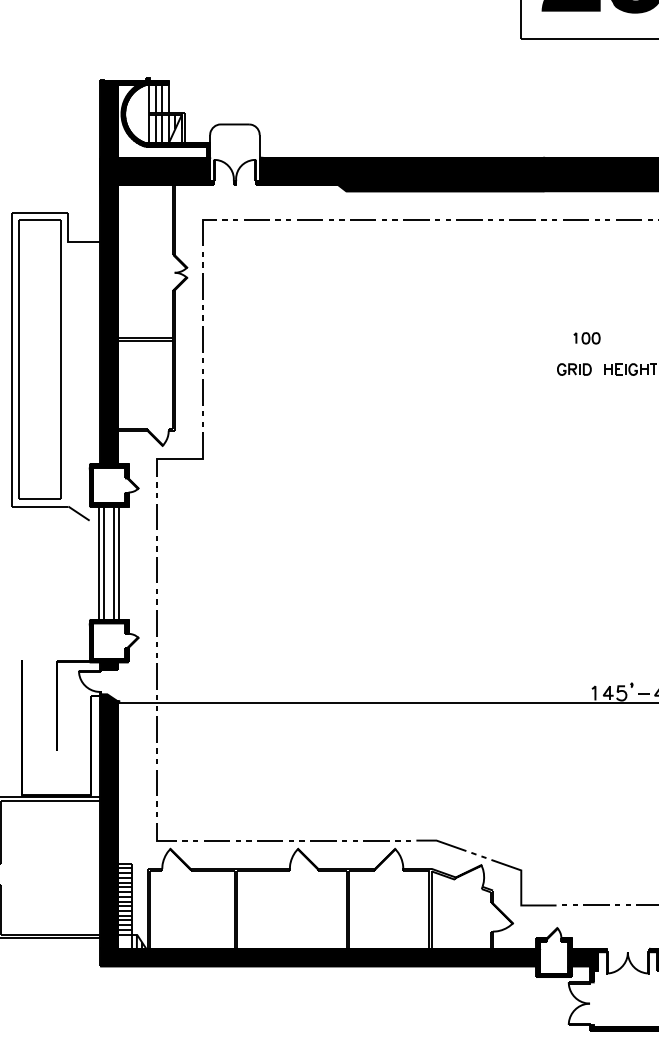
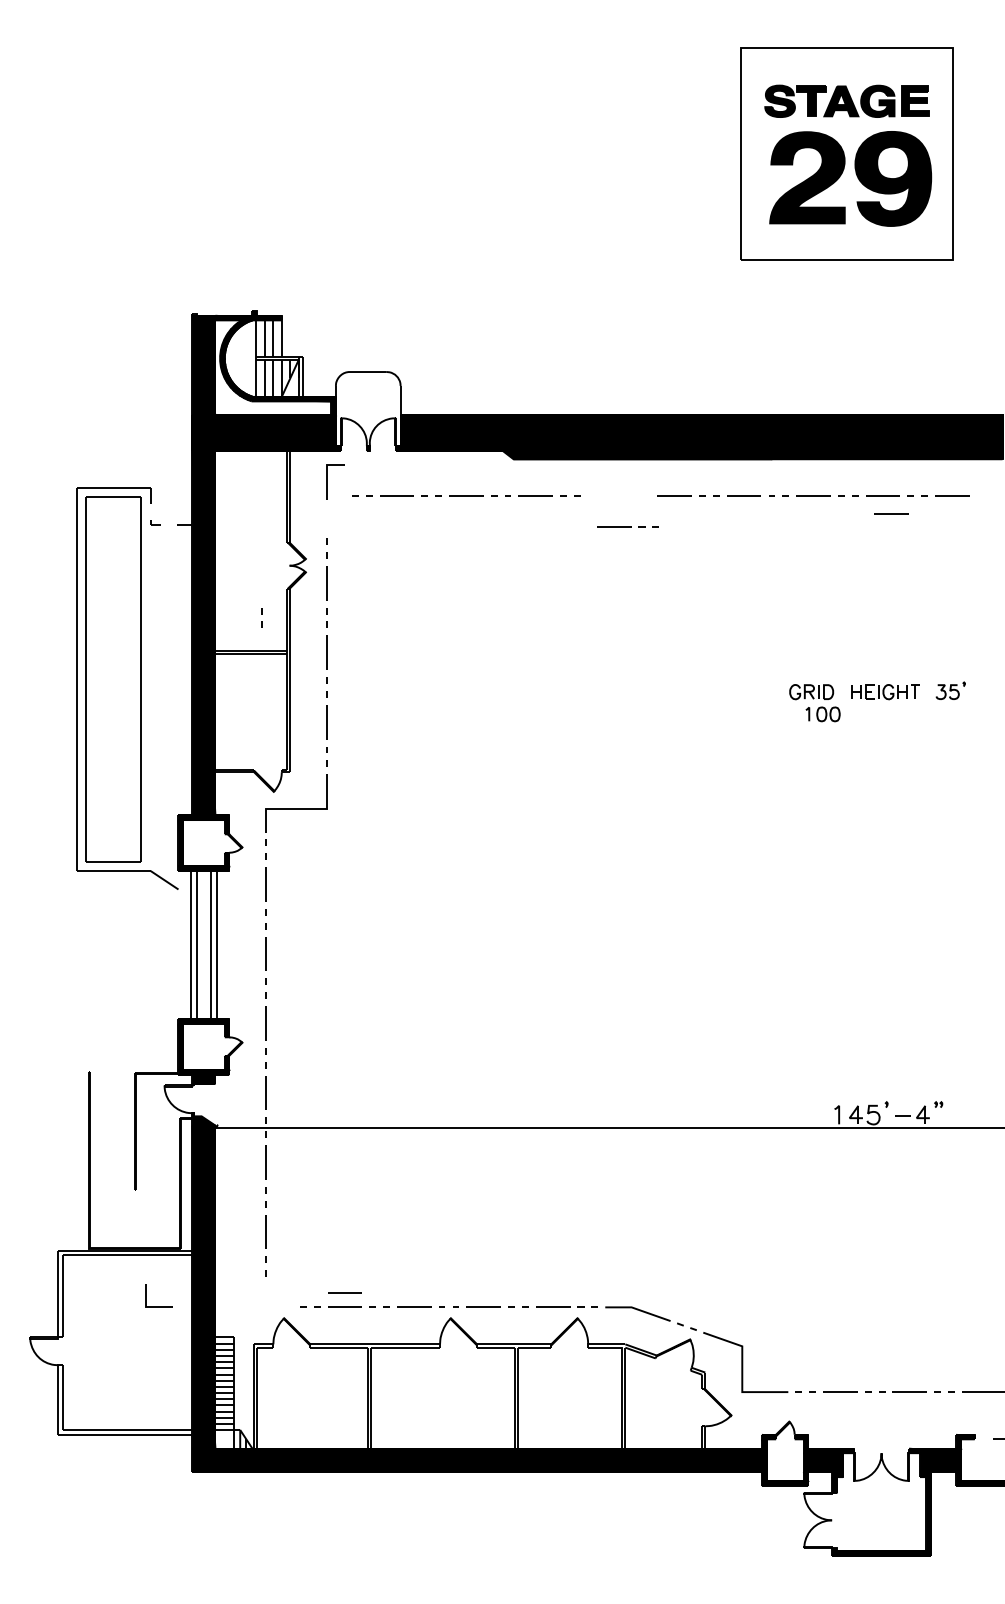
line: (426, 219) -> (627, 526), moved
line: (203, 232) -> (327, 481), moved
line: (635, 232) -> (891, 513), added
line: (69, 241) -> (152, 524), solid -> dashed
line: (153, 310) -> (261, 614), added
part: (586, 338) -> (822, 714), moved
line: (216, 829) -> (344, 1292), added
line: (166, 839) -> (158, 1306), moved

